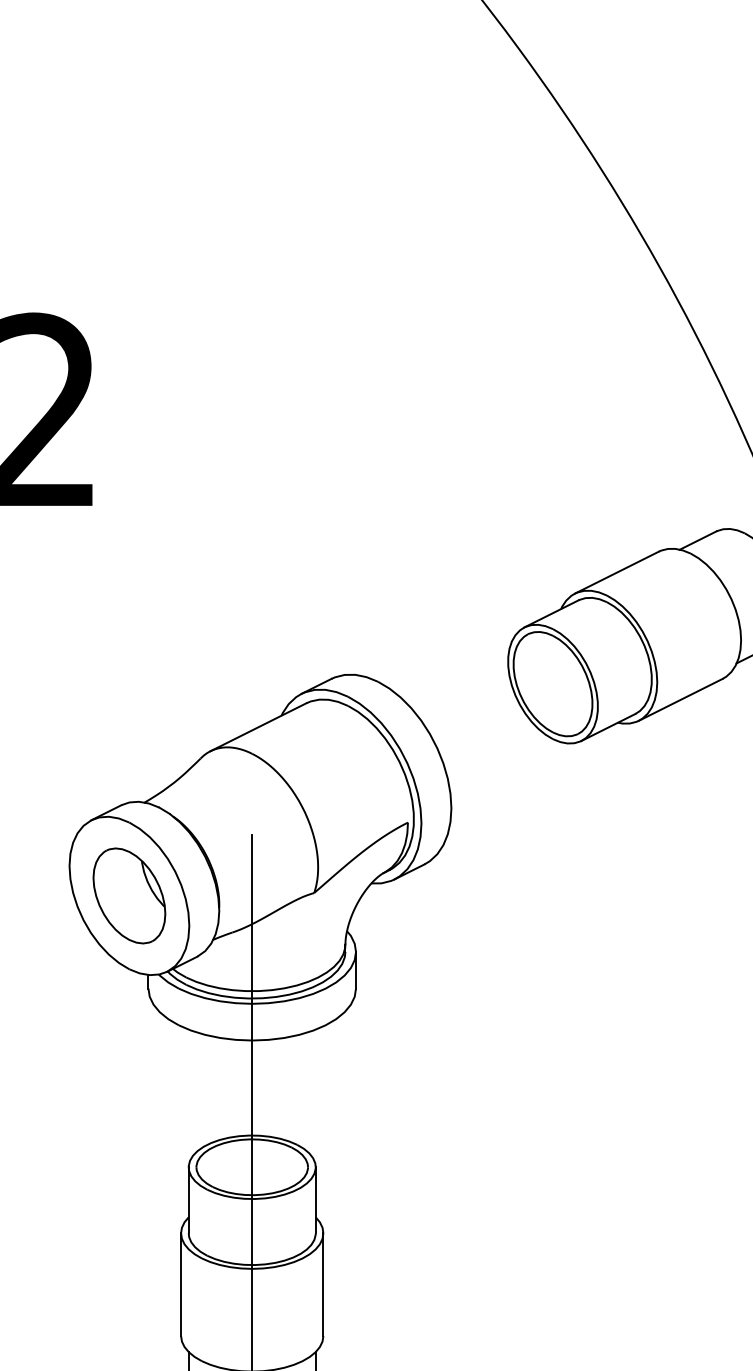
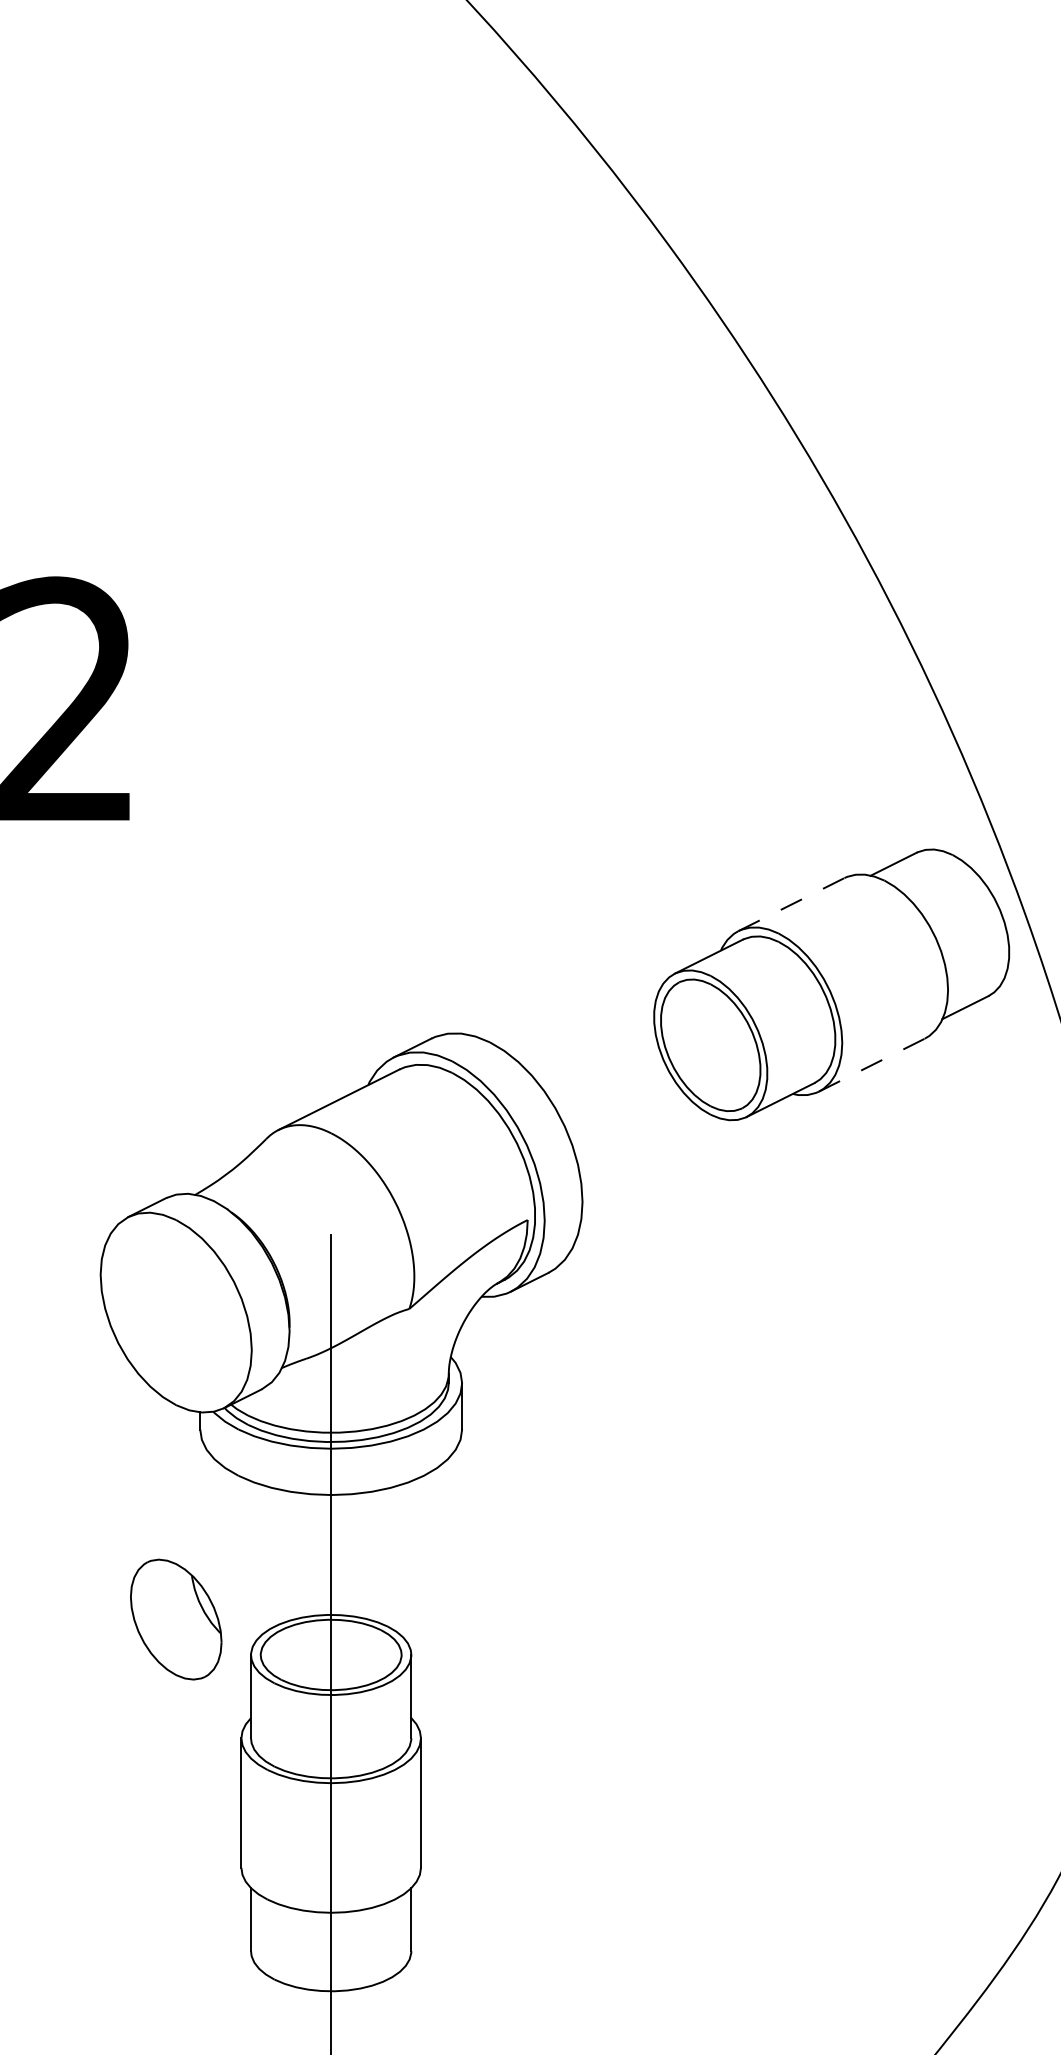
line: (617, 572) -> (791, 904), solid -> dashed
line: (681, 699) -> (872, 1064), solid -> dashed
part: (129, 895) -> (176, 1619), moved

